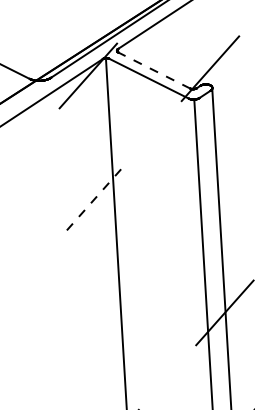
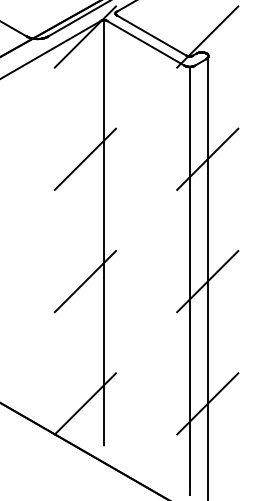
line: (154, 70) -> (151, 35), dashed -> solid
line: (217, 190) -> (207, 158), added
line: (95, 197) -> (85, 158), dashed -> solid
line: (102, 320) -> (85, 281), added

